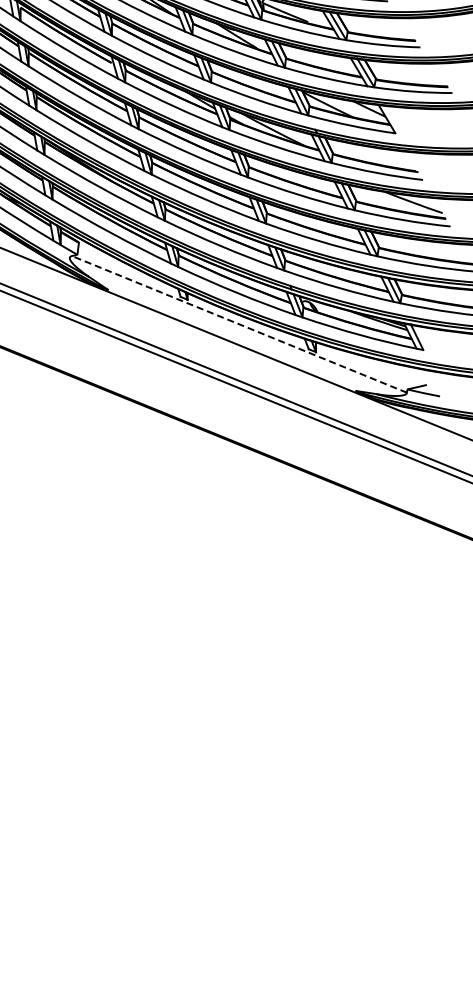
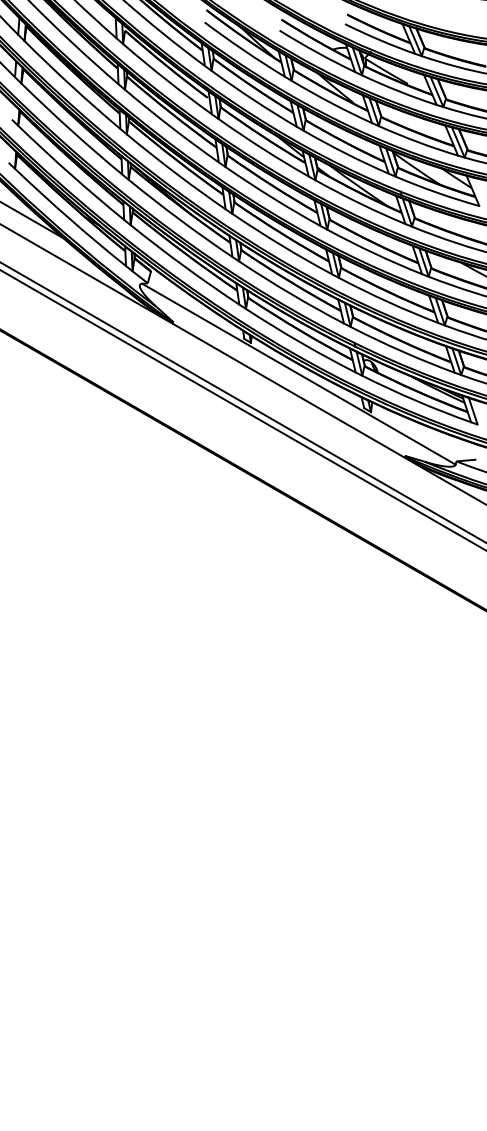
line: (239, 324) -> (298, 374), dashed -> solid

